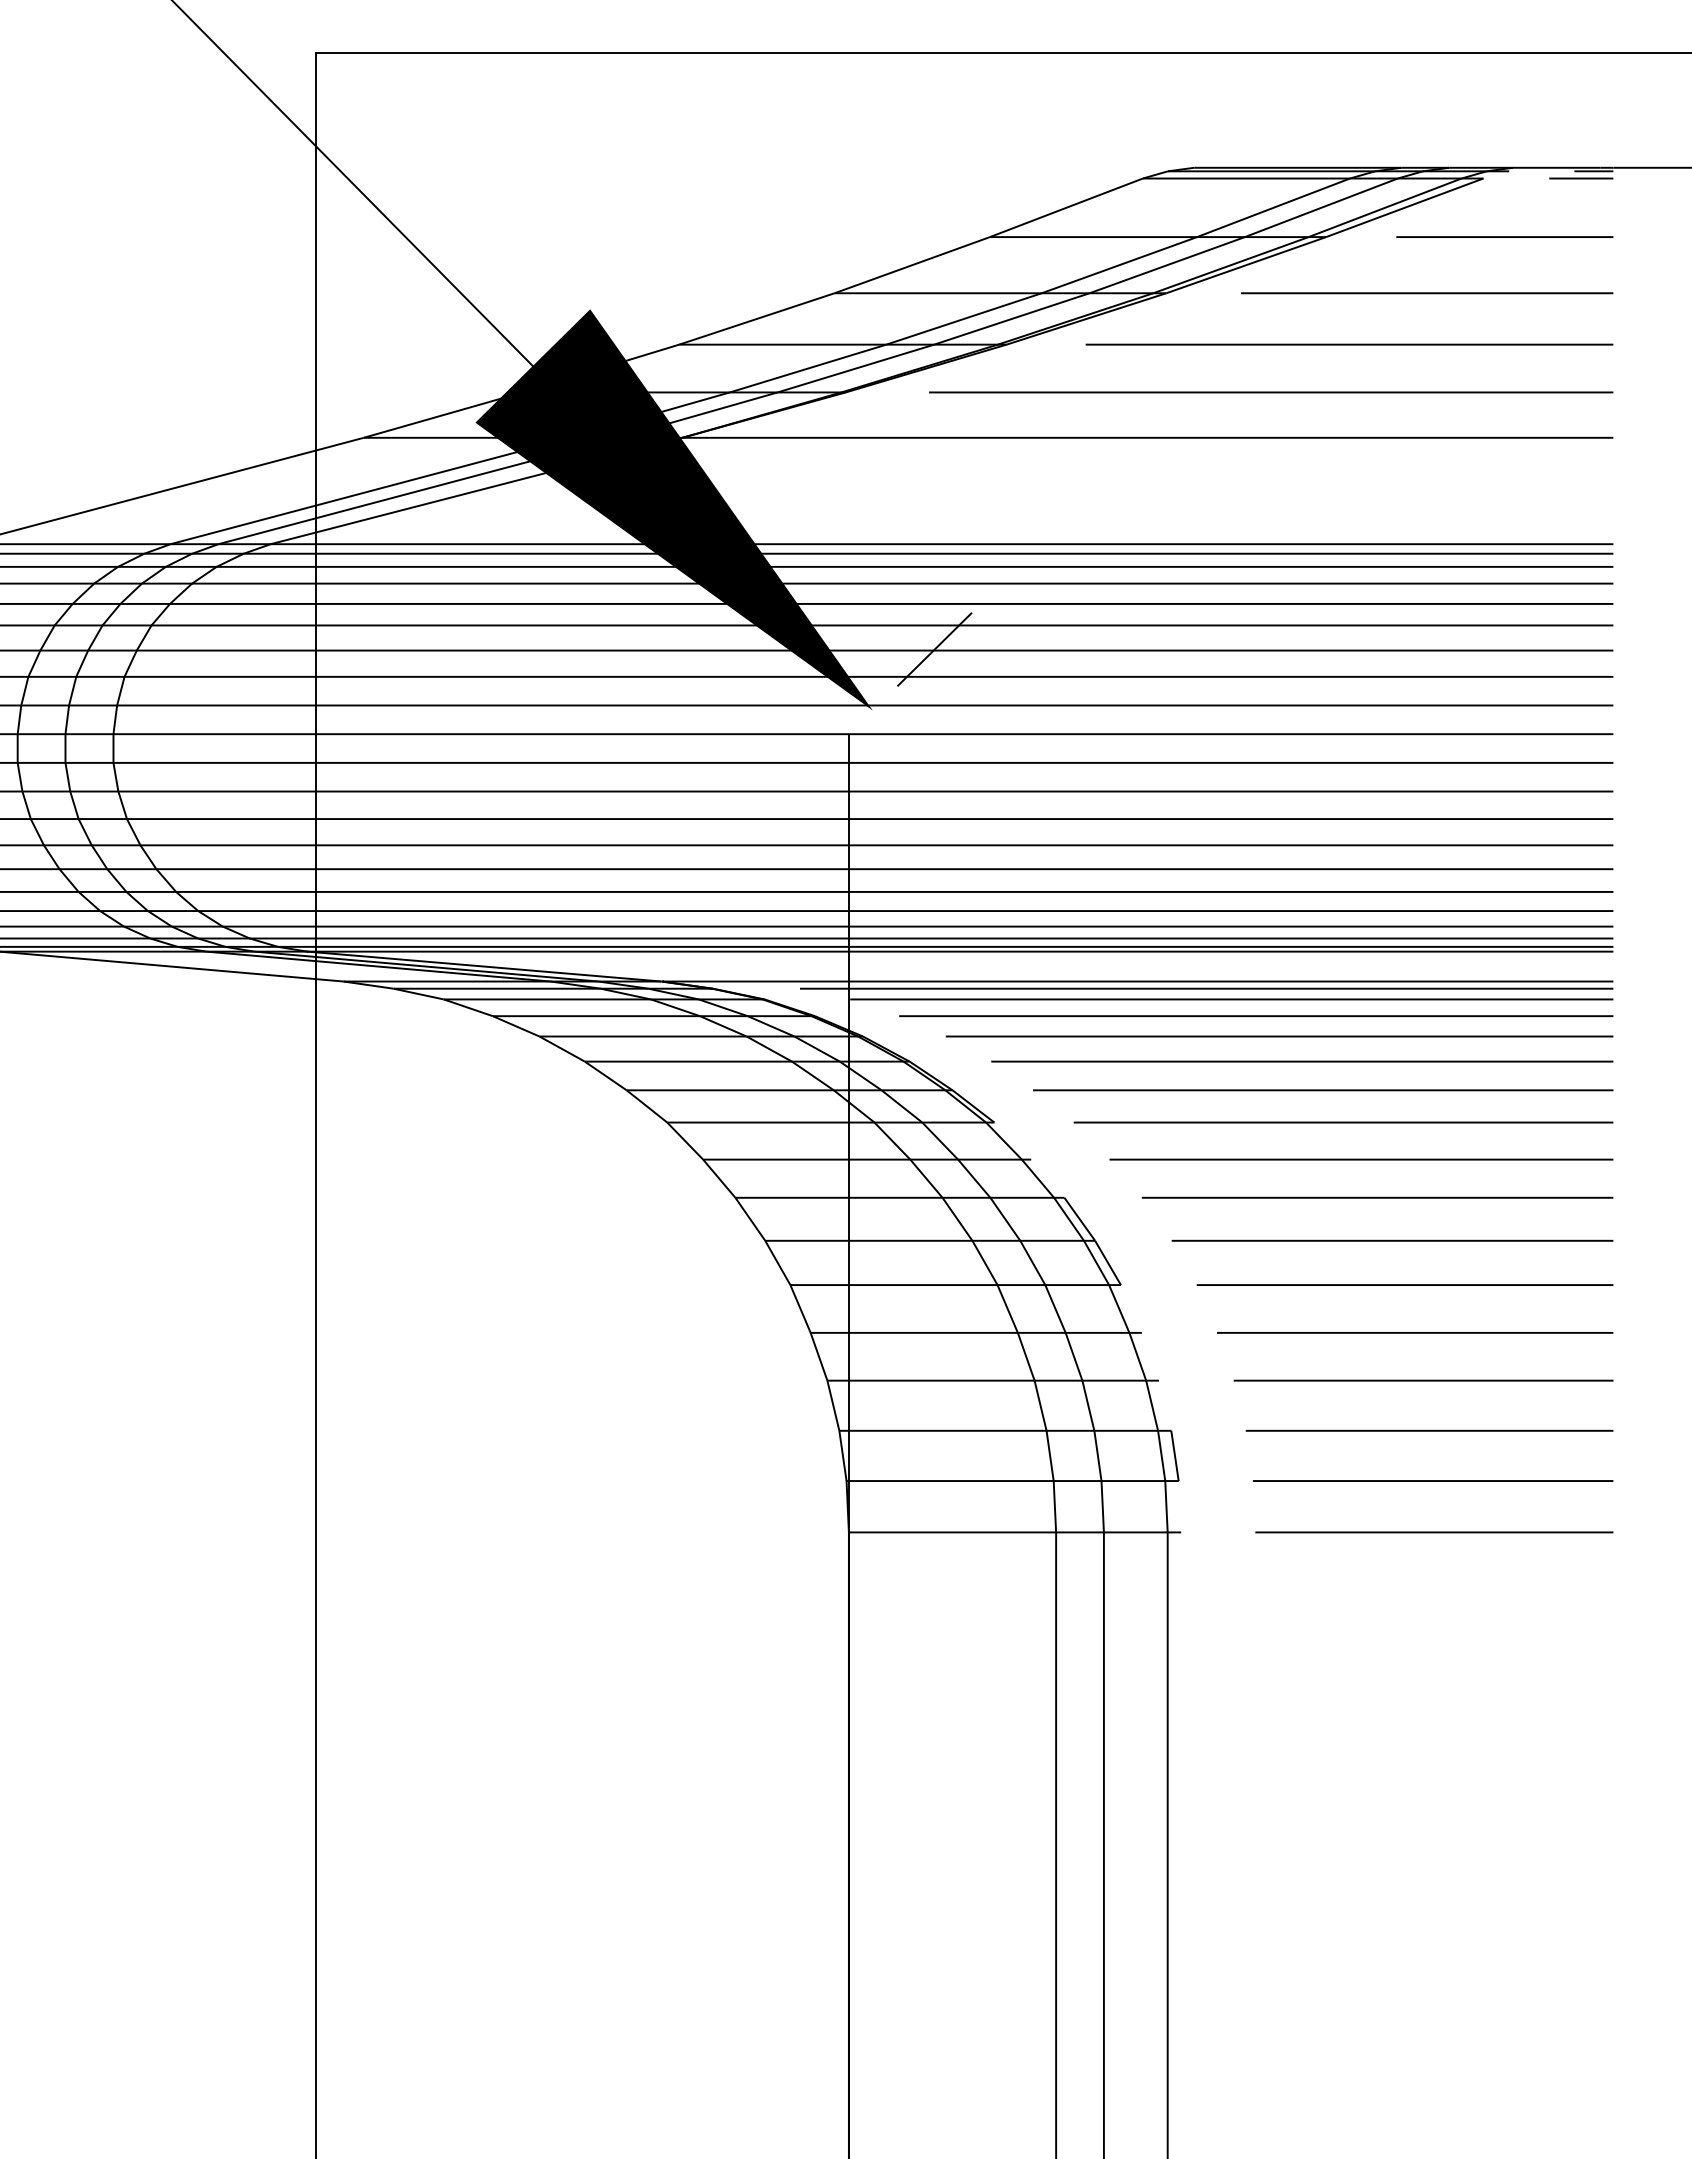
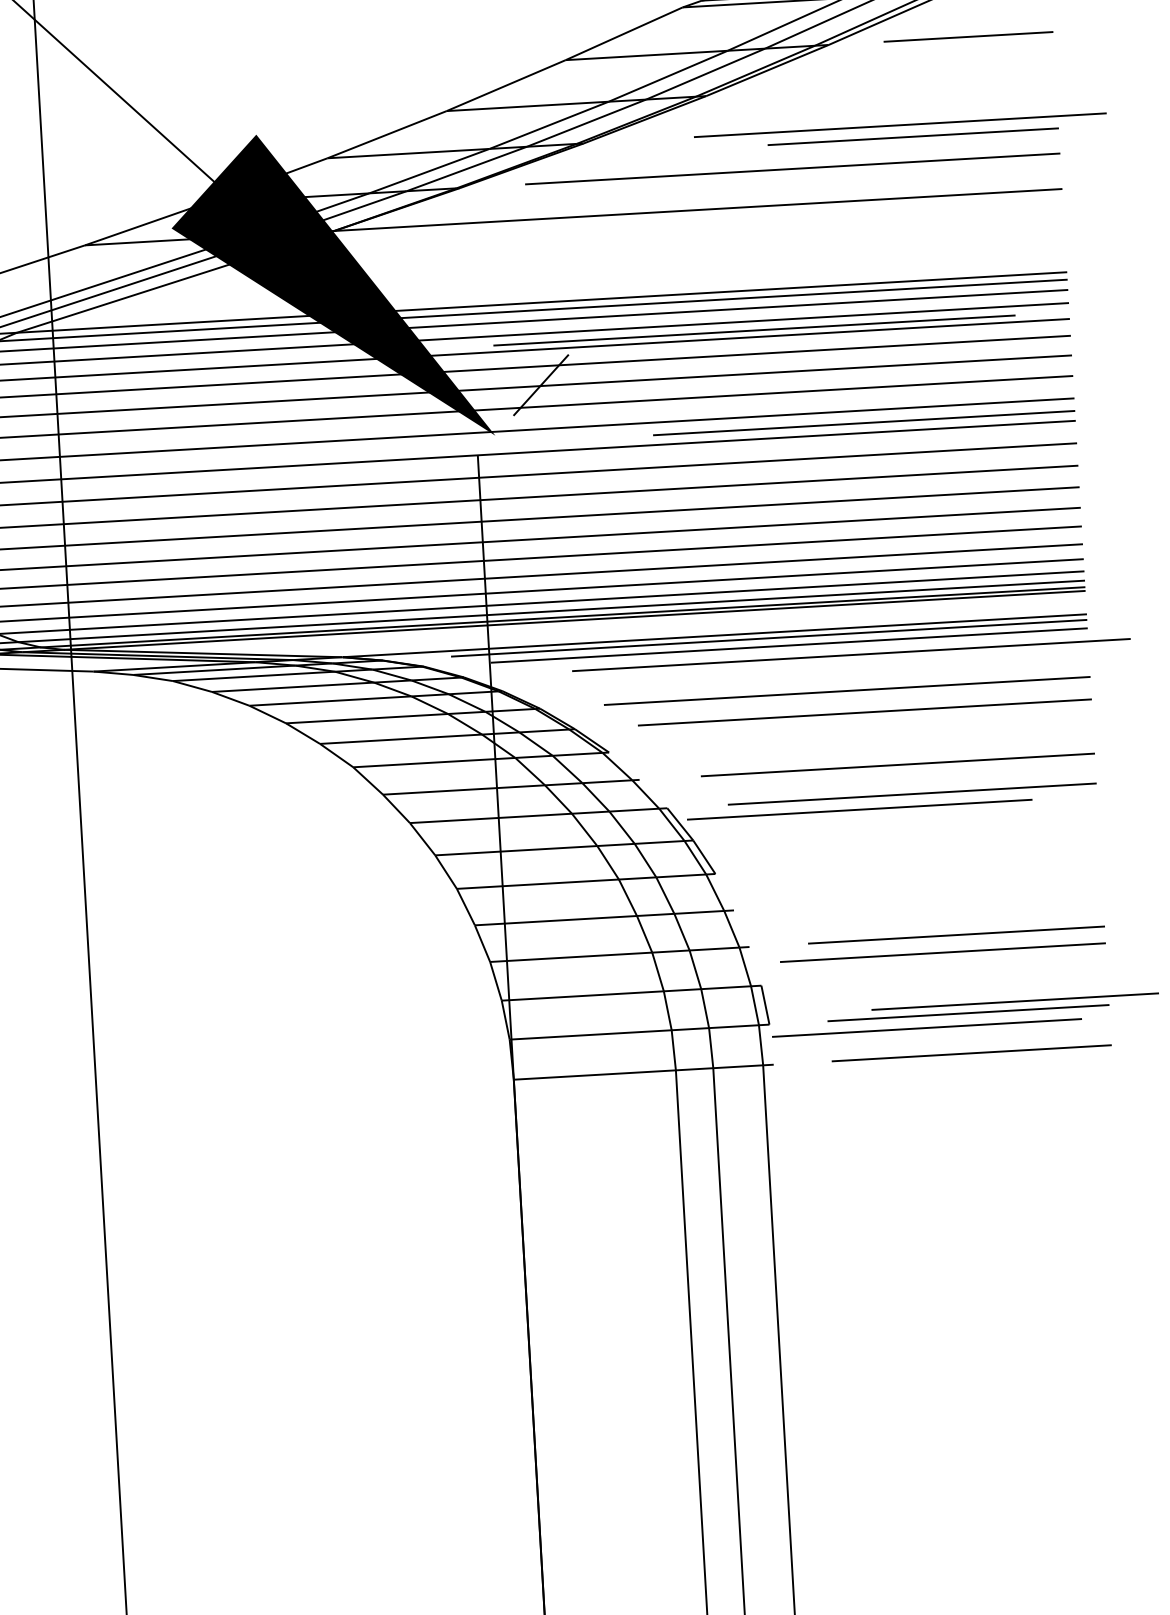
line: (1427, 293) -> (913, 136), moved
line: (1349, 344) -> (900, 125), moved
line: (1256, 1016) -> (851, 655), moved
line: (1279, 1036) -> (754, 330), moved
line: (1343, 1122) -> (864, 423), moved
line: (1392, 1240) -> (859, 809), moved
line: (1404, 1284) -> (942, 952), moved
line: (1415, 1332) -> (927, 1027), moved
line: (1429, 1430) -> (1015, 1001), moved

